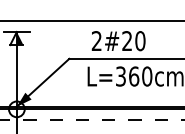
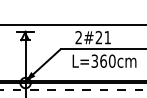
text: (140, 40) -> (107, 37), 2#20 -> 2#21

